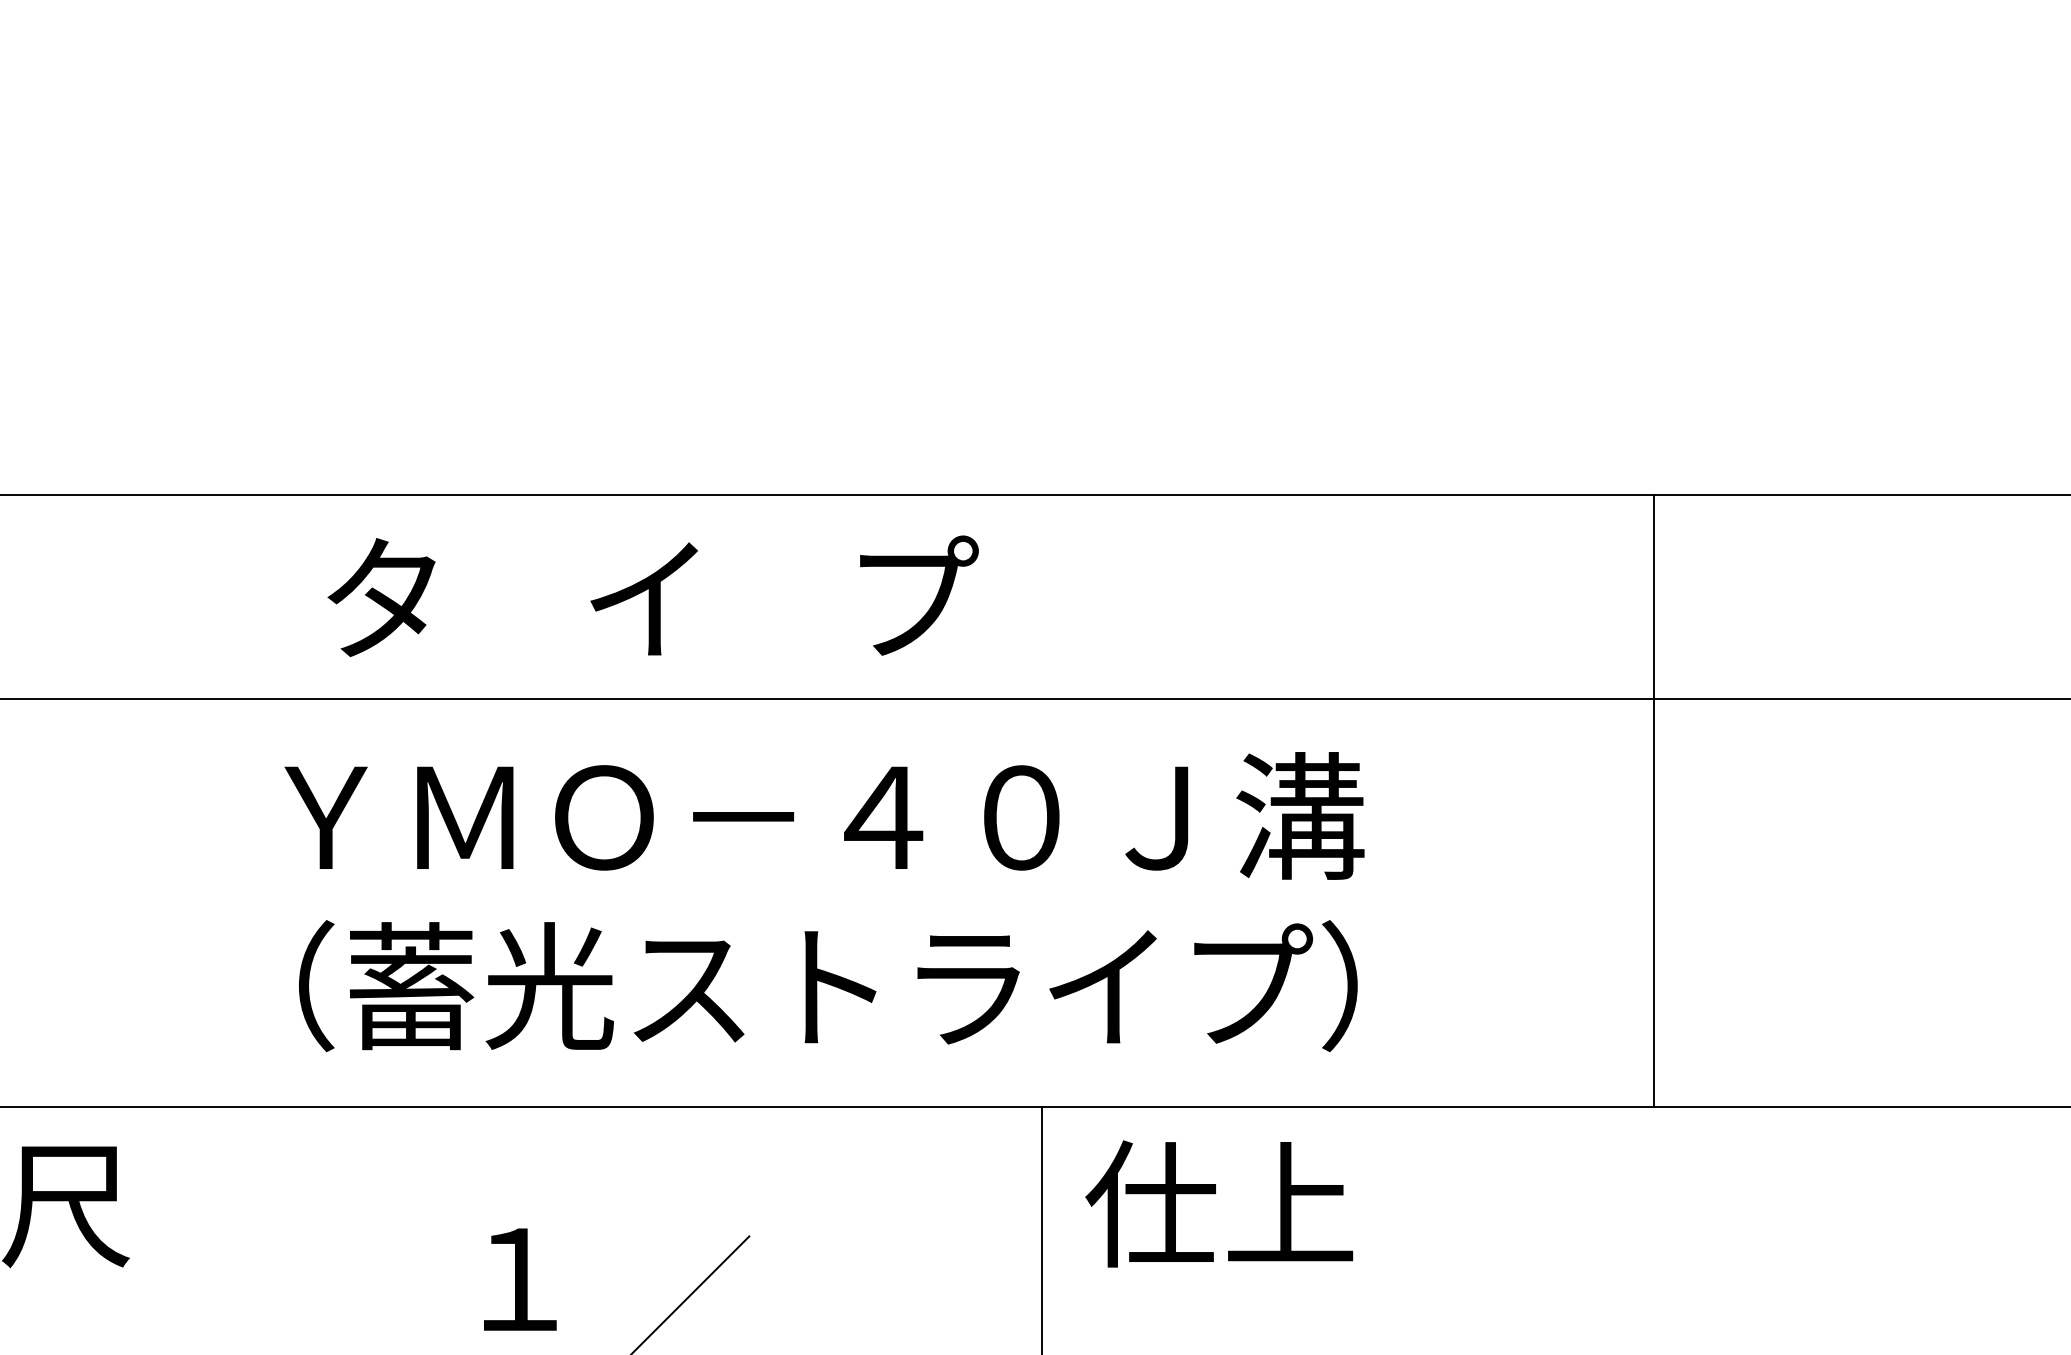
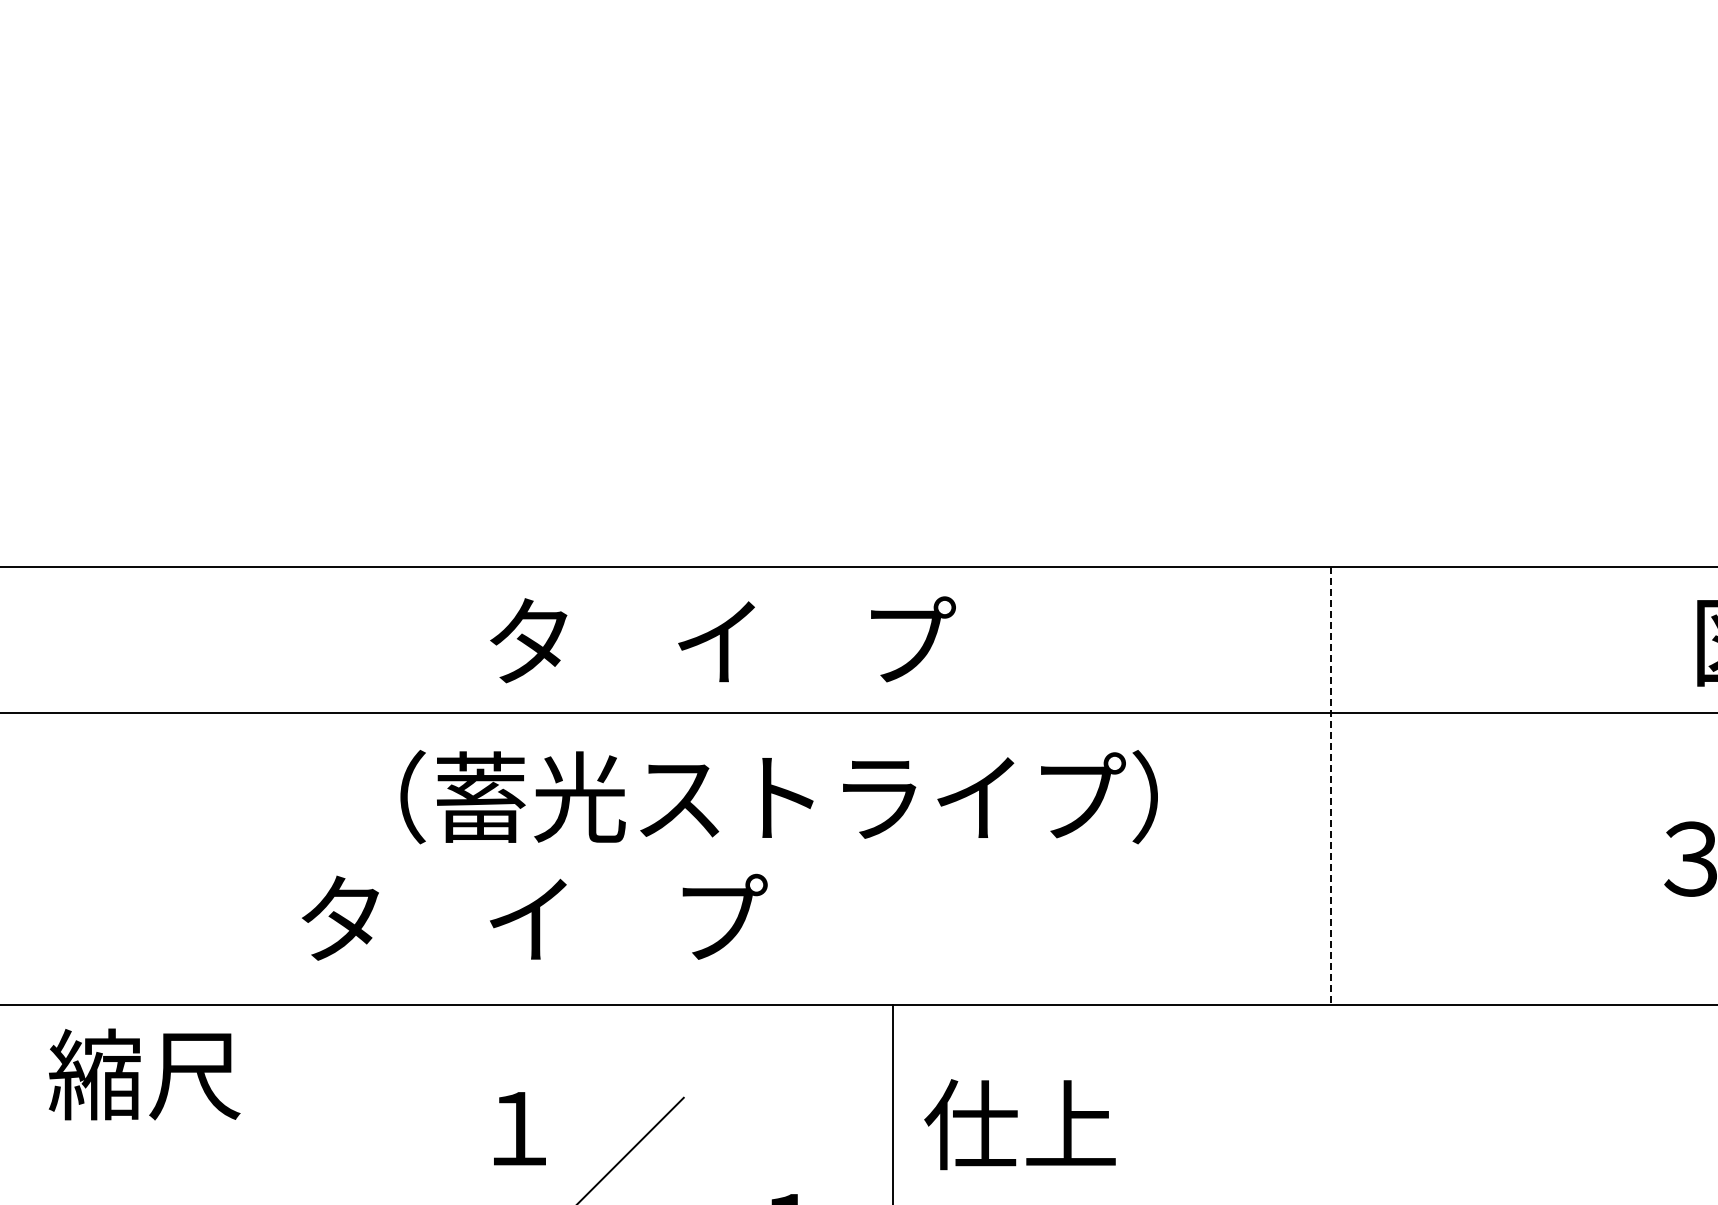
text: (652, 595) -> (722, 639), moved
line: (1653, 801) -> (1330, 786), solid -> dashed
text: (848, 816) -> (754, 797), ＹＭＯ－４０Ｊ溝 -> （蓄光ストライプ）
text: (786, 985) -> (710, 918), （蓄光ストライプ） -> タ    イ    プ
text: (1218, 1203) -> (1019, 1124), moved

